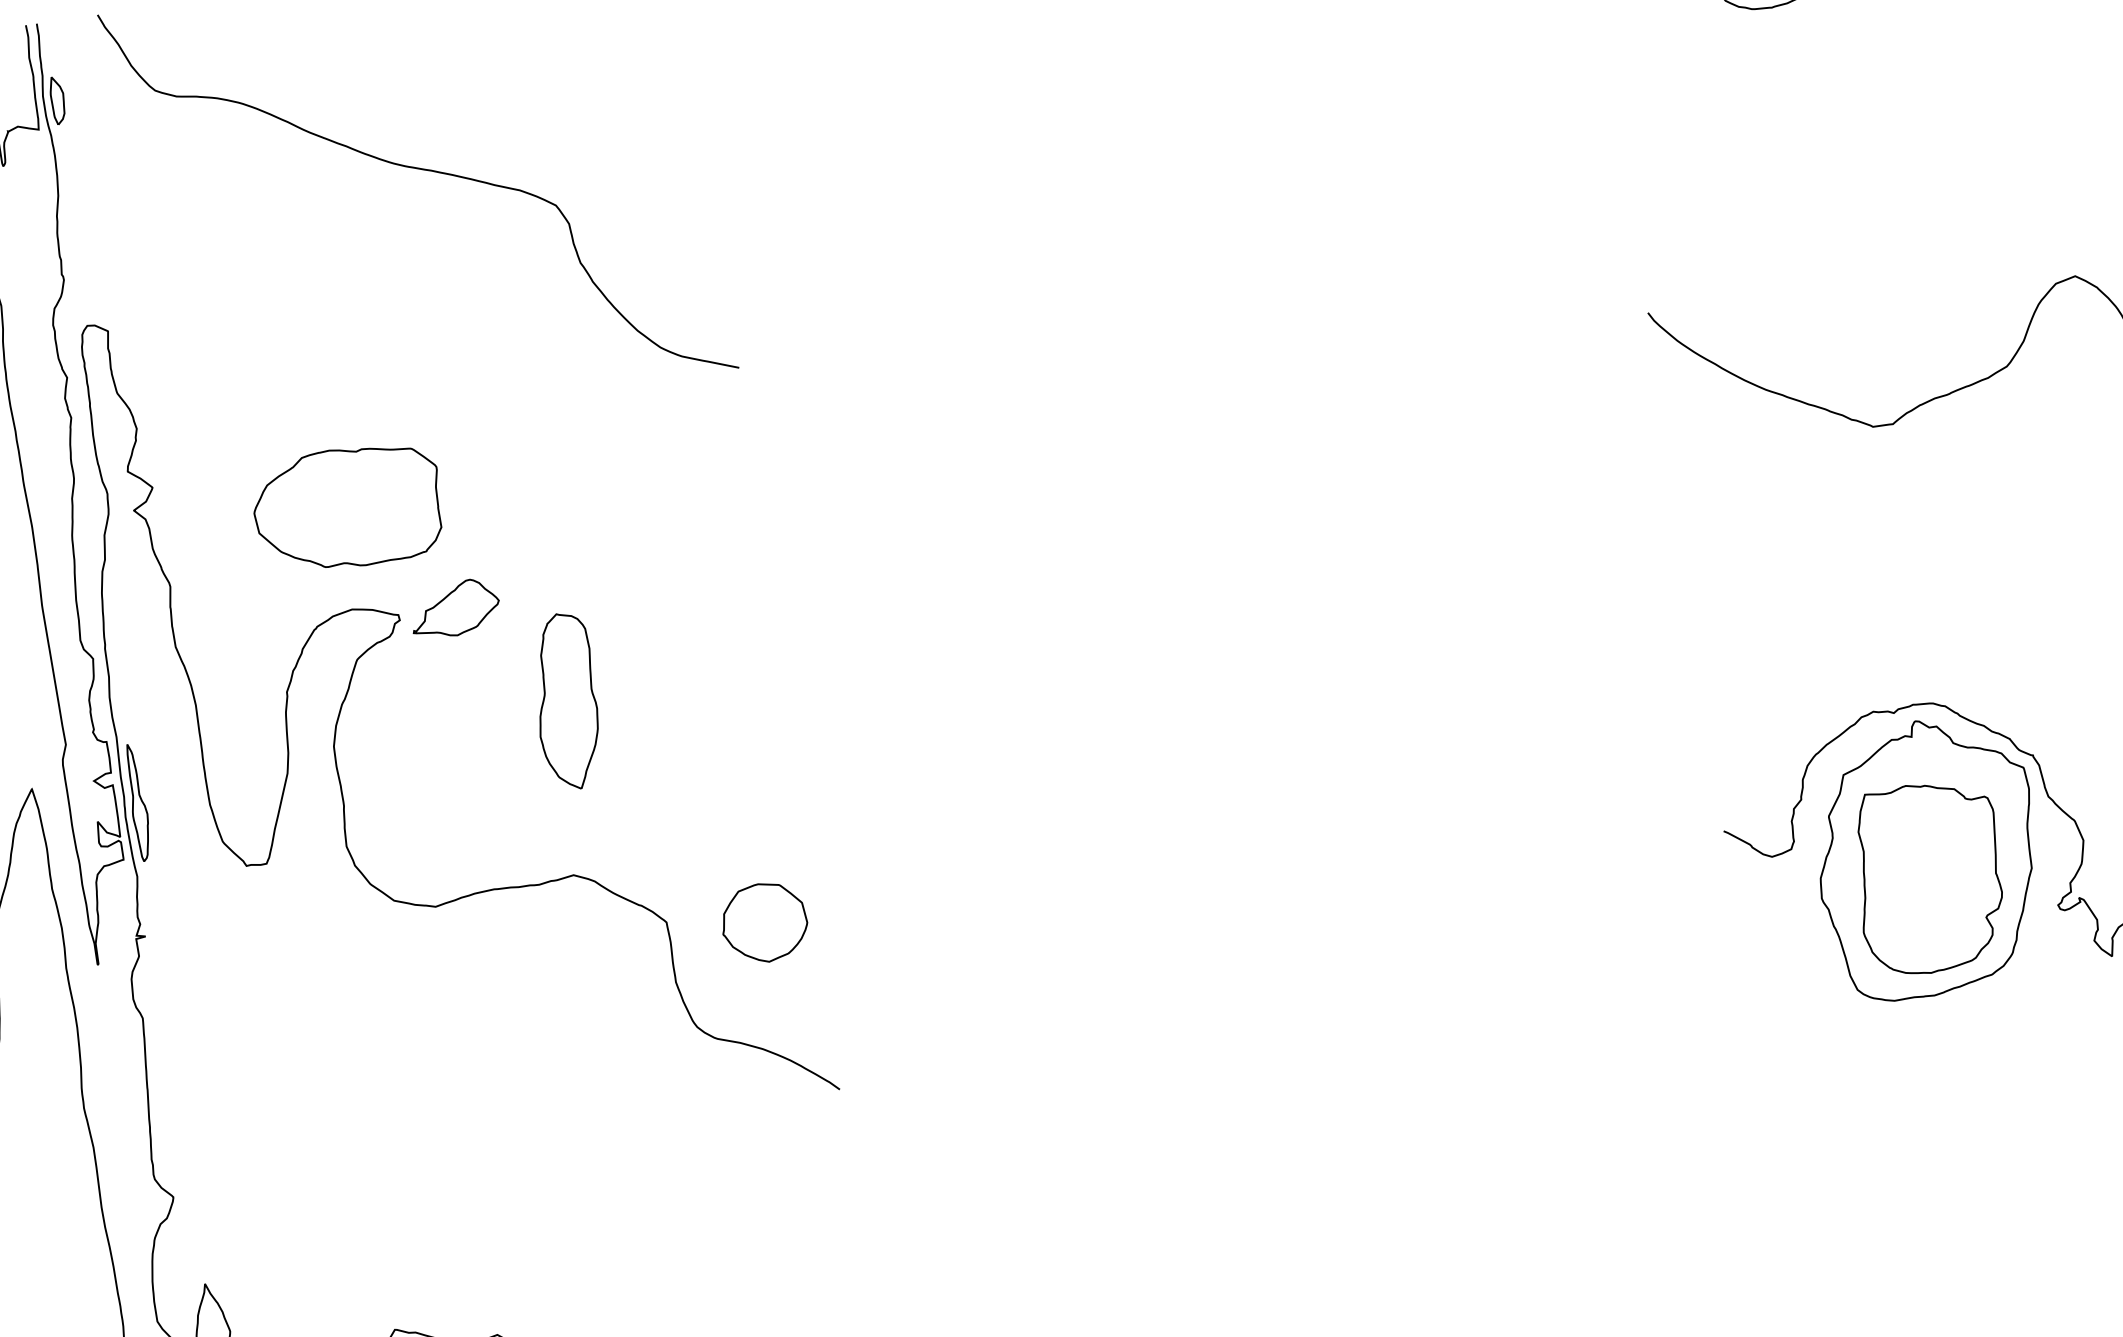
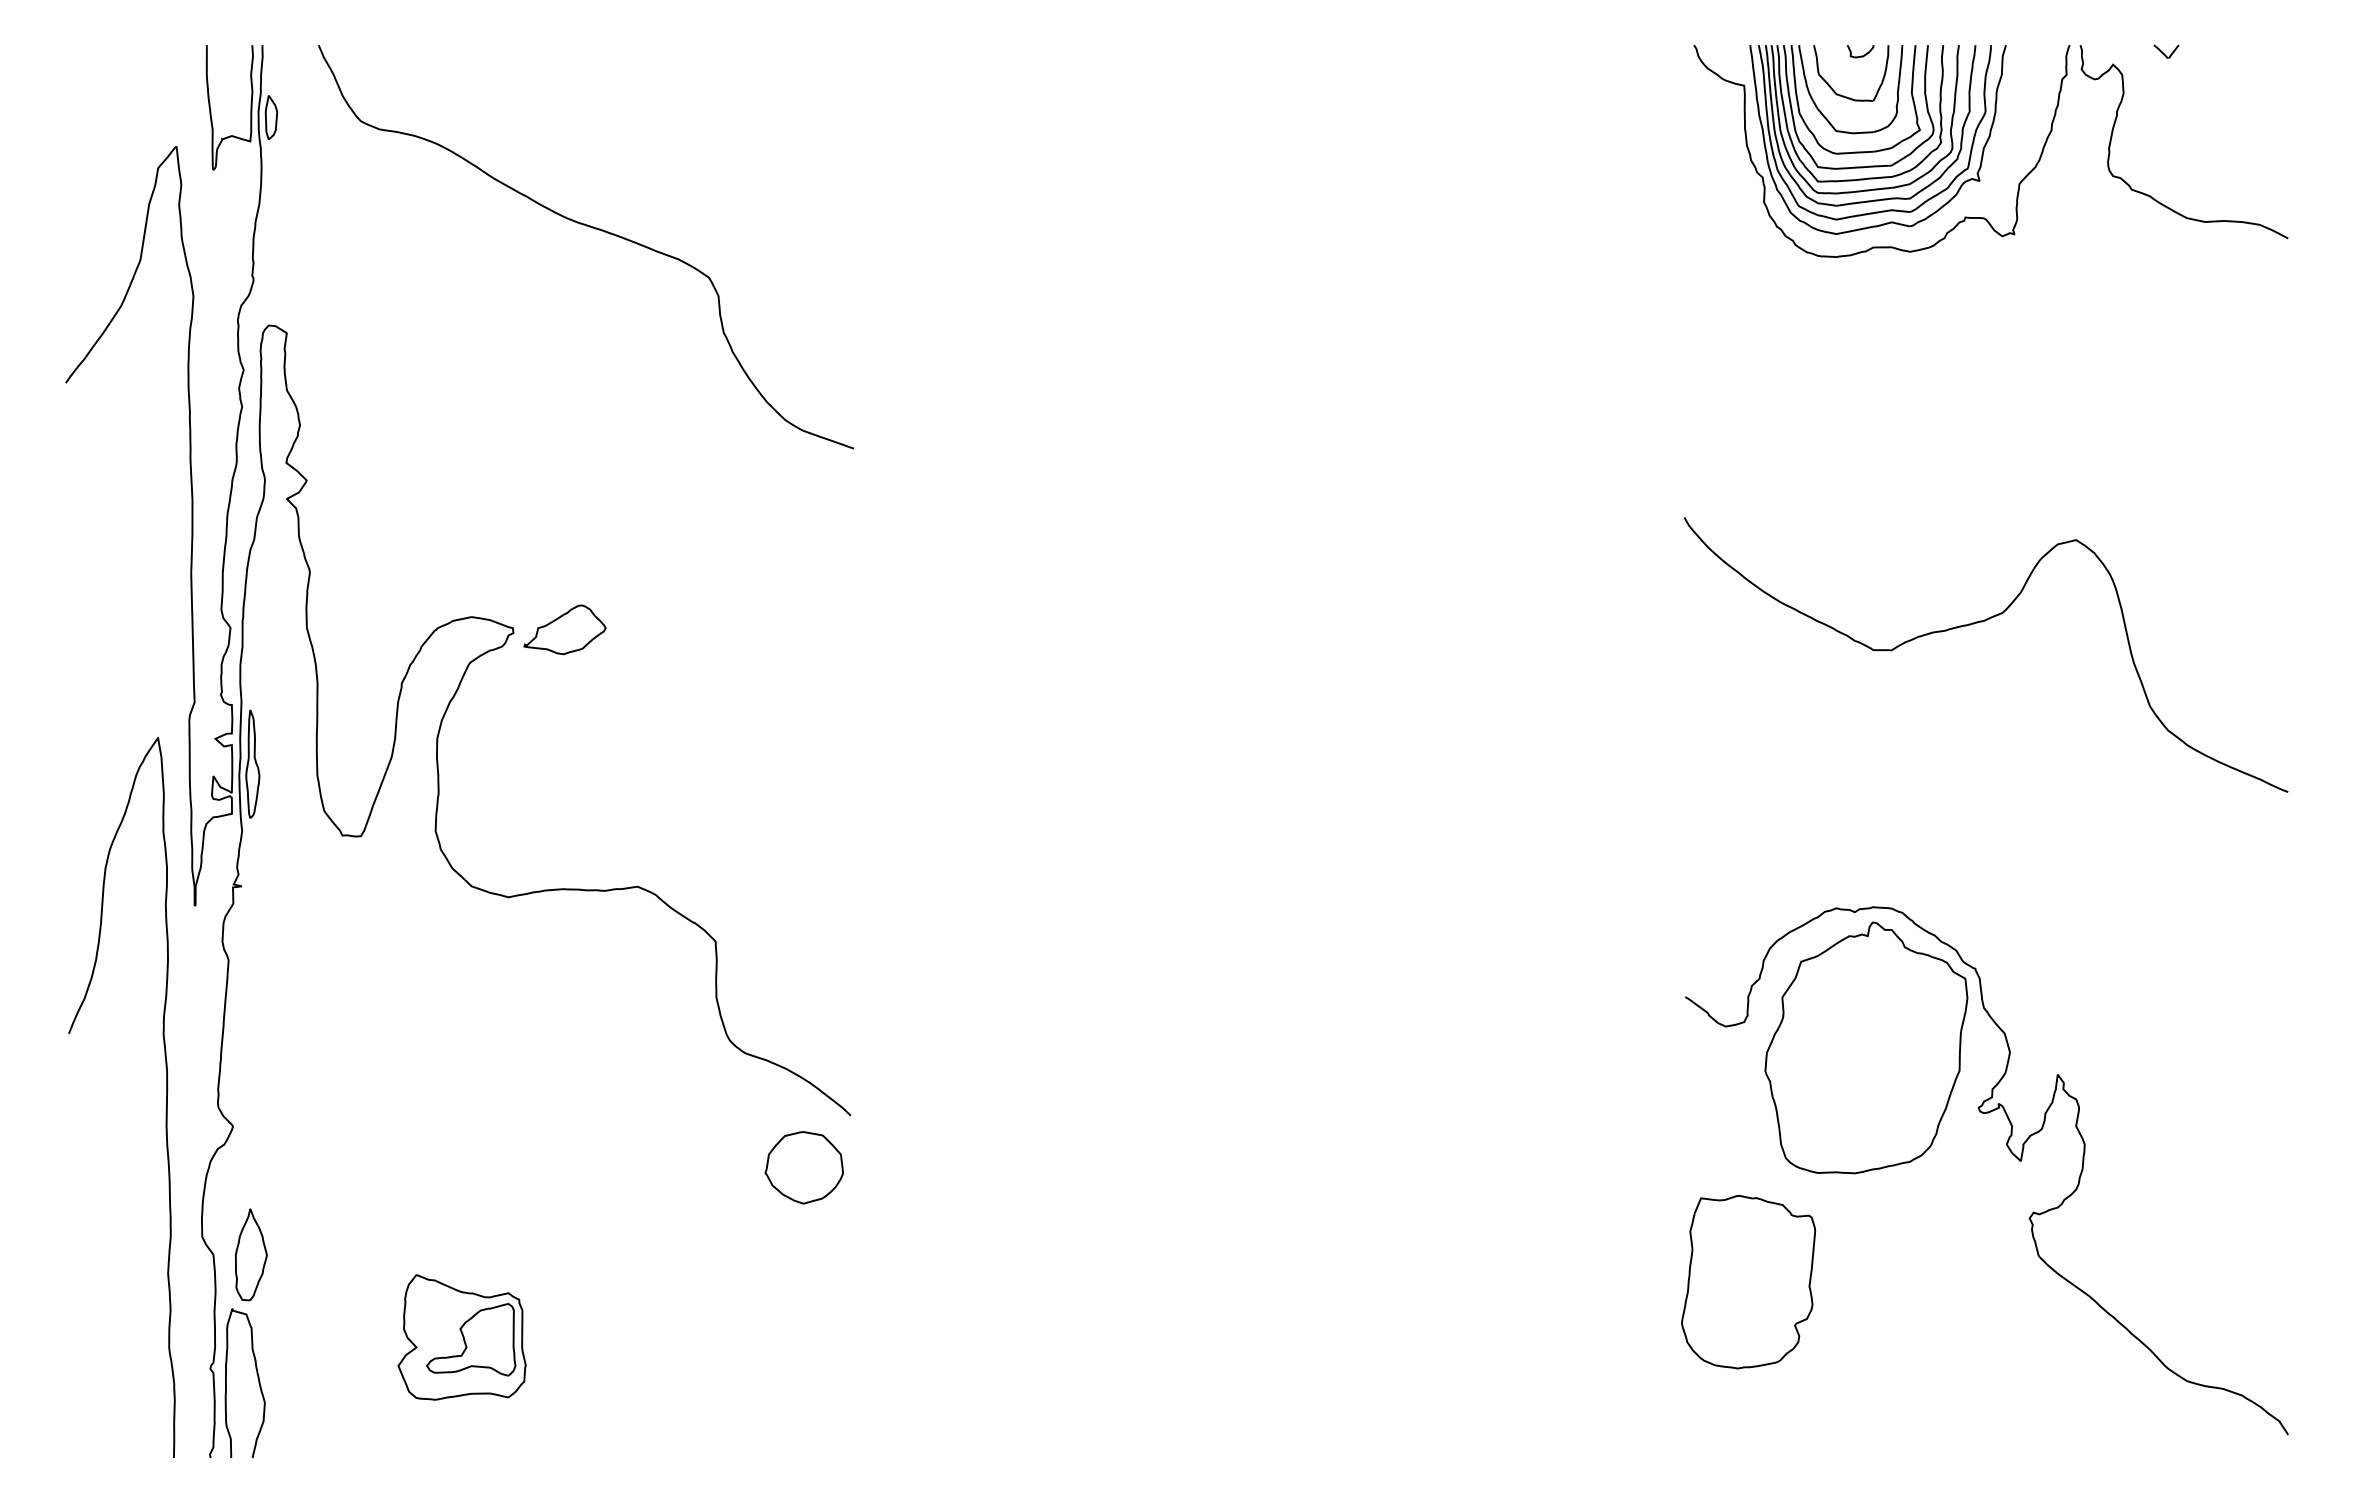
part: (347, 508) -> (480, 524), removed
part: (566, 701) -> (653, 728), removed
part: (1929, 877) -> (1748, 1281), moved
part: (763, 922) -> (803, 1167), moved

